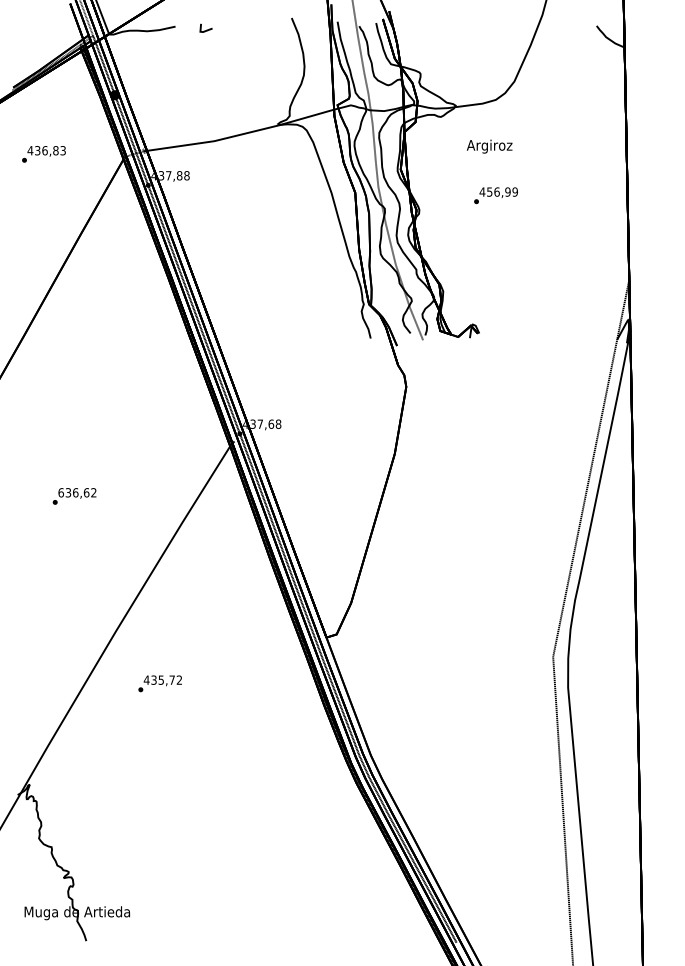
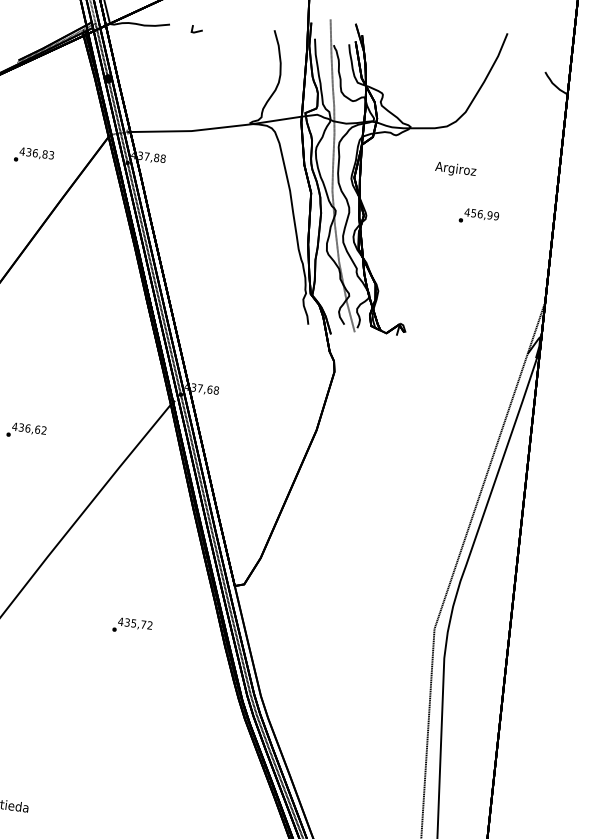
text: (489, 146) -> (455, 169), moved
text: (43, 154) -> (33, 156), moved
text: (495, 195) -> (478, 217), moved
text: (60, 492) -> (14, 426), 636,62 -> 436,62
text: (159, 683) -> (131, 626), moved

